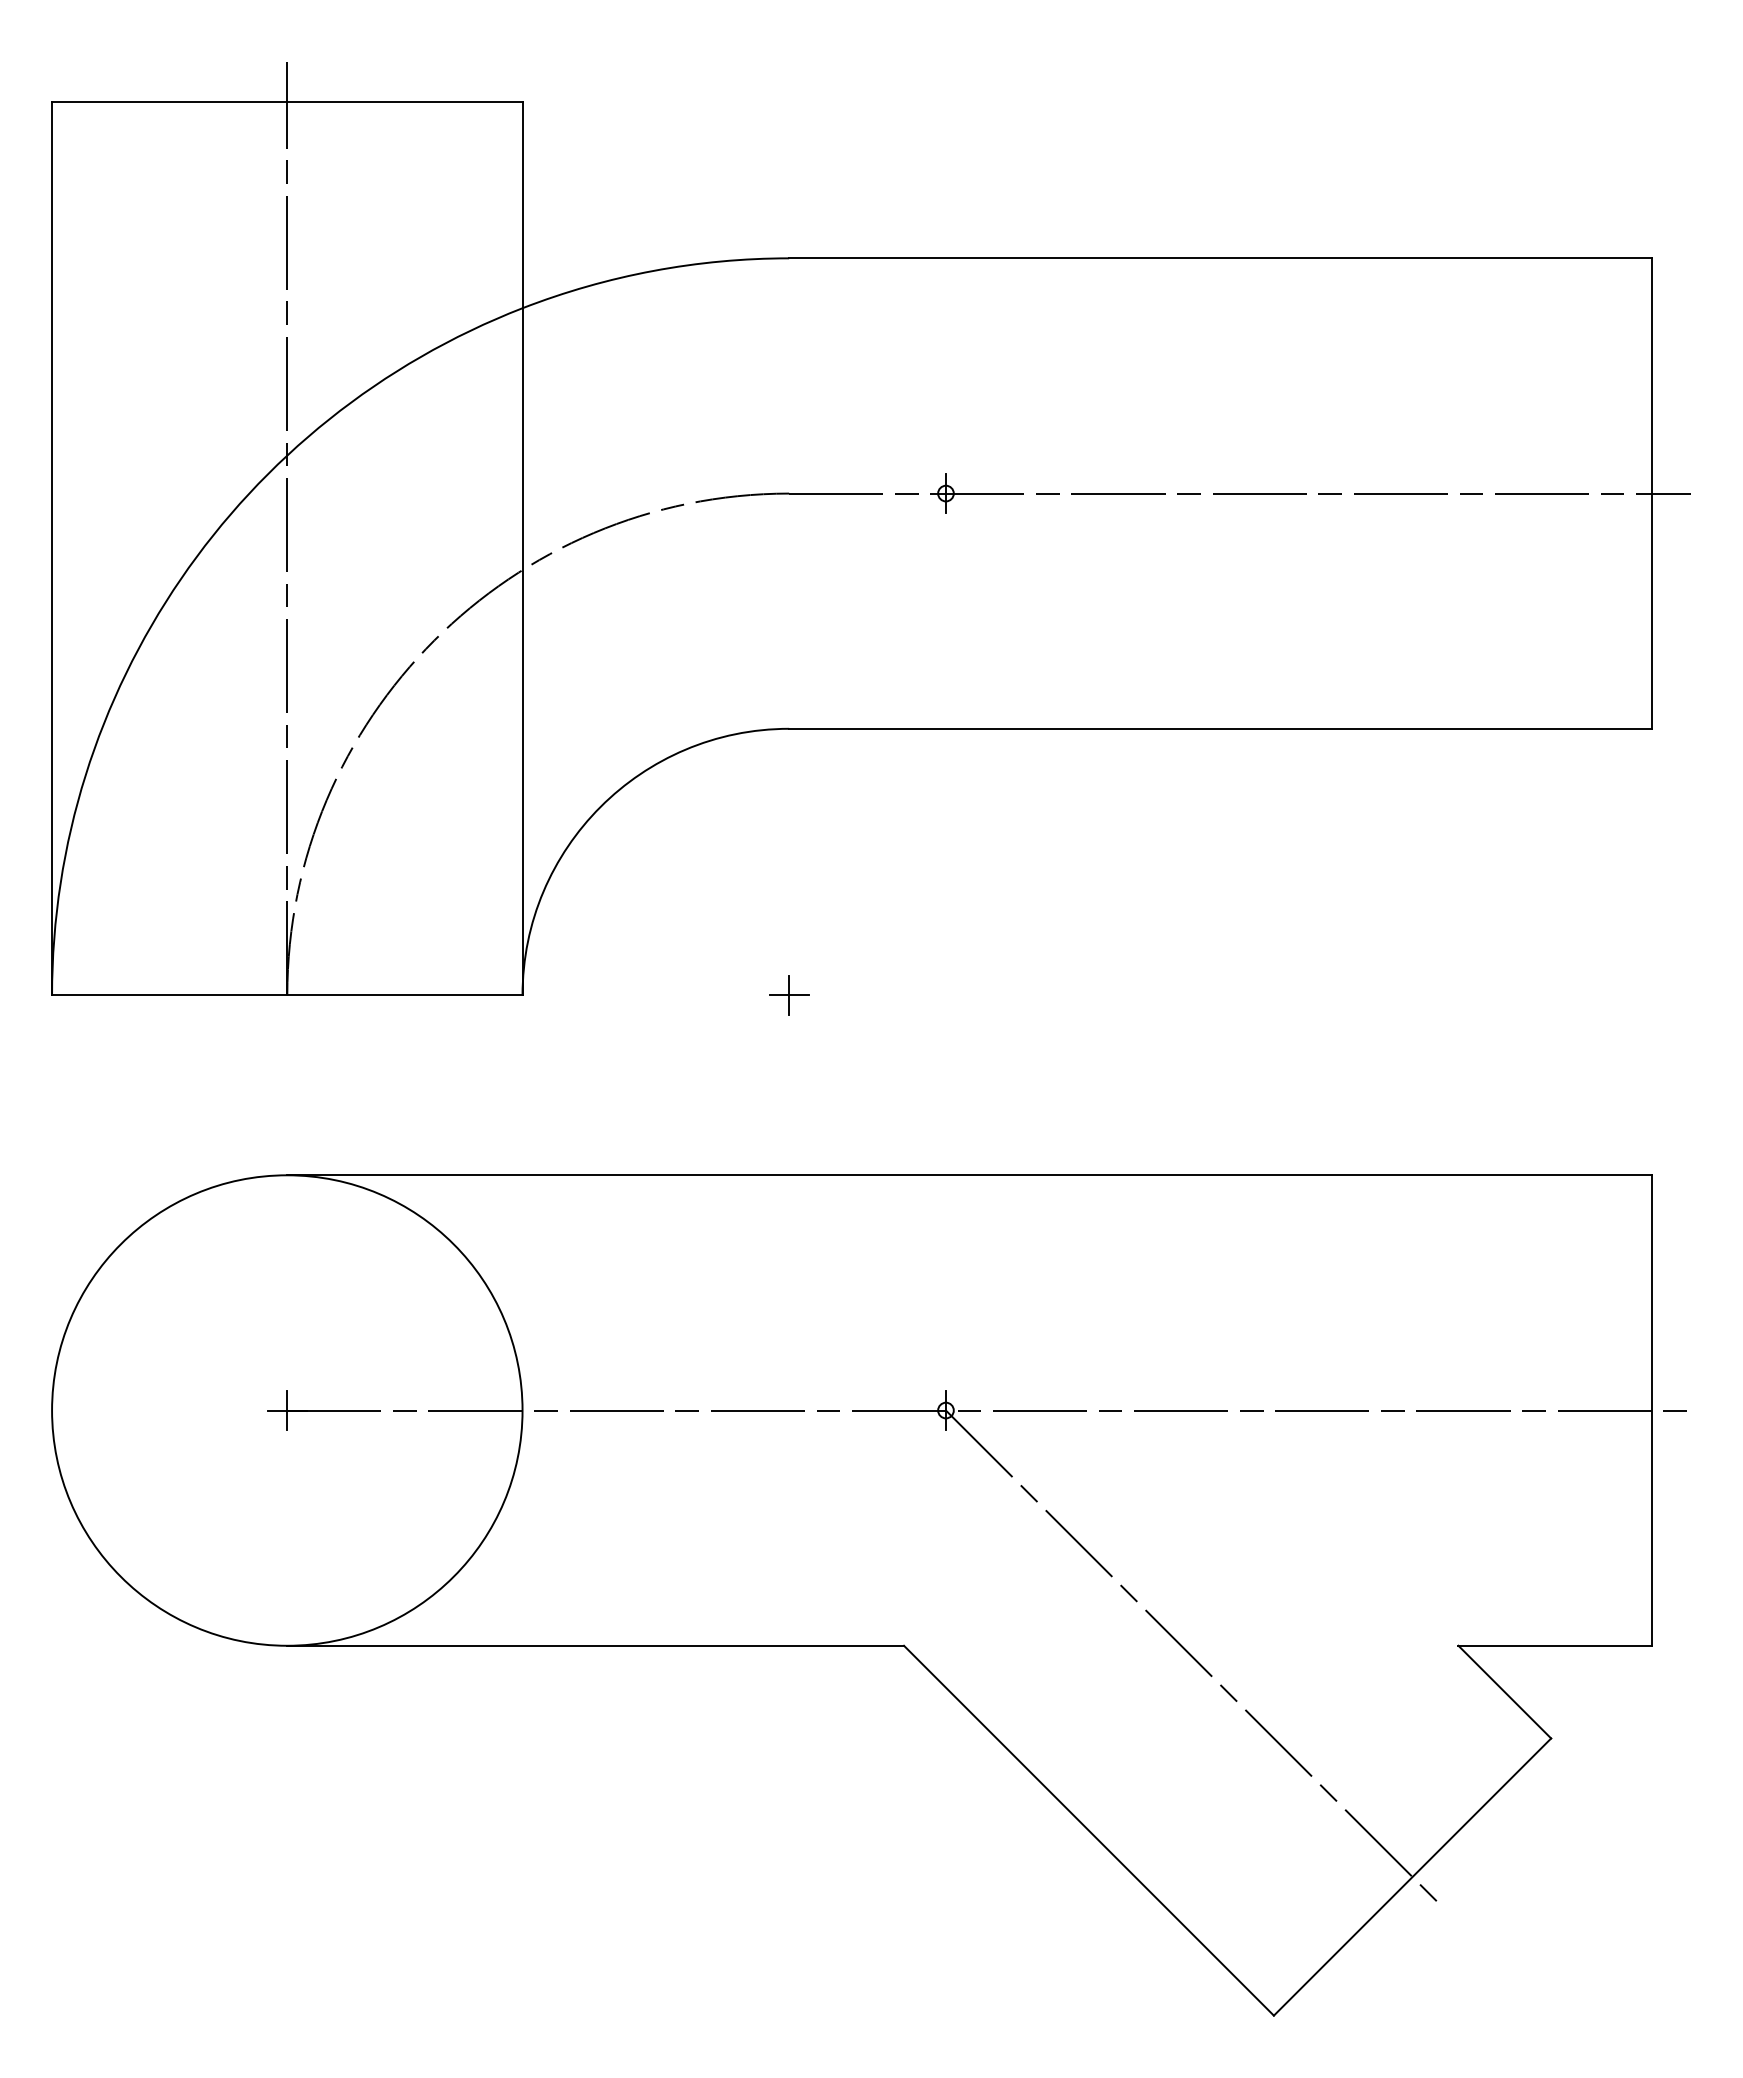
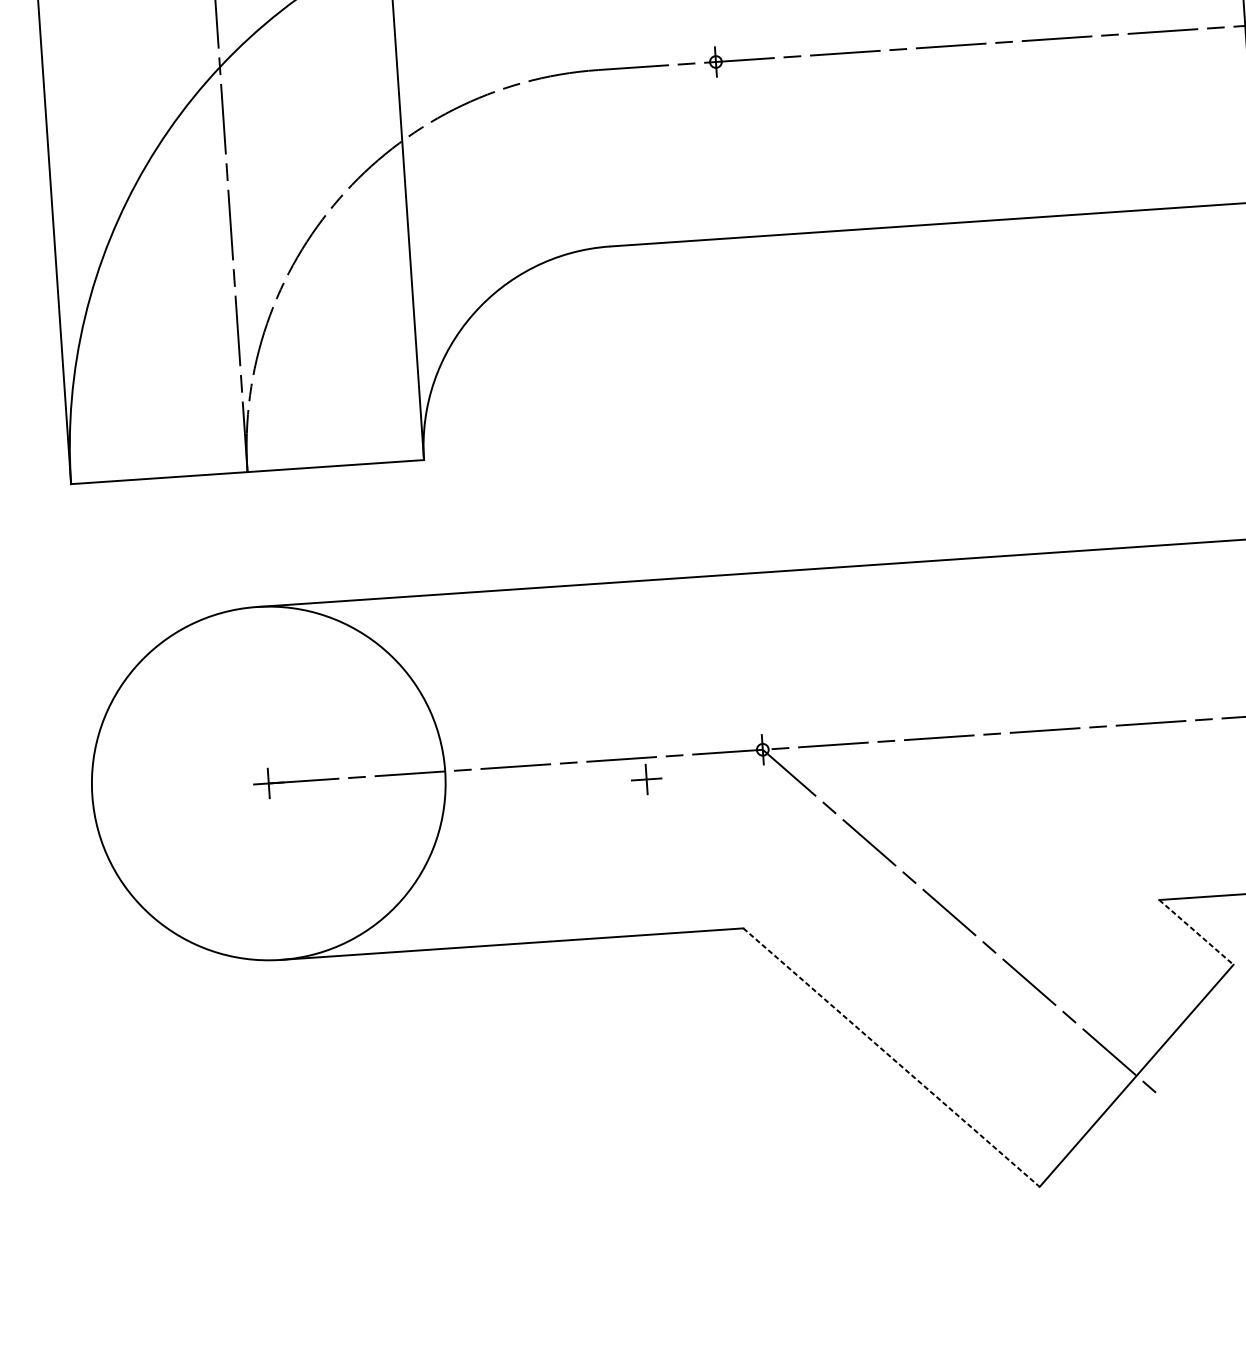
part: (789, 995) -> (646, 779), moved
line: (1504, 1692) -> (1196, 932), solid -> dashed
line: (1088, 1830) -> (891, 1057), solid -> dashed

